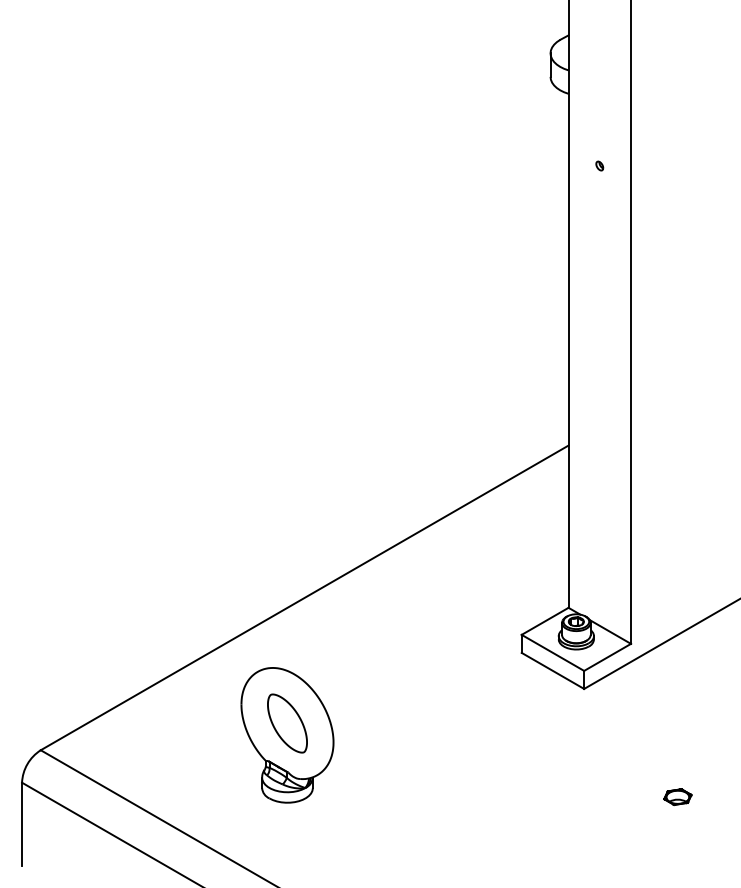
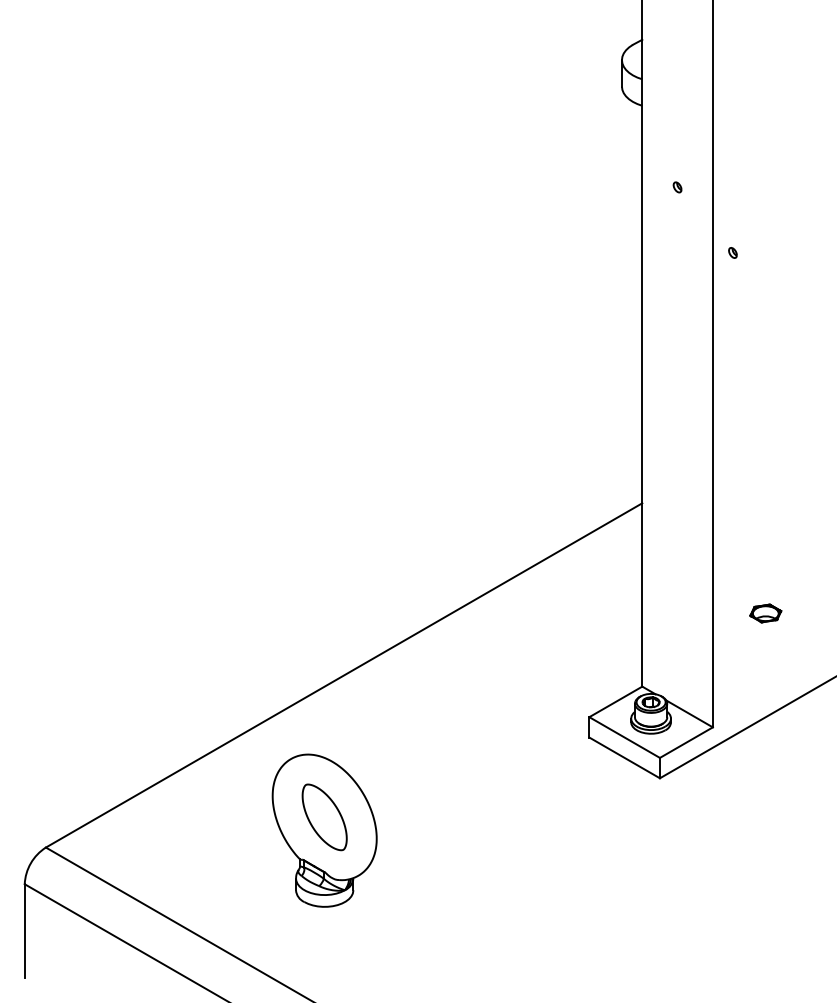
part: (648, 223) -> (732, 252), added
part: (677, 797) -> (765, 613), moved

